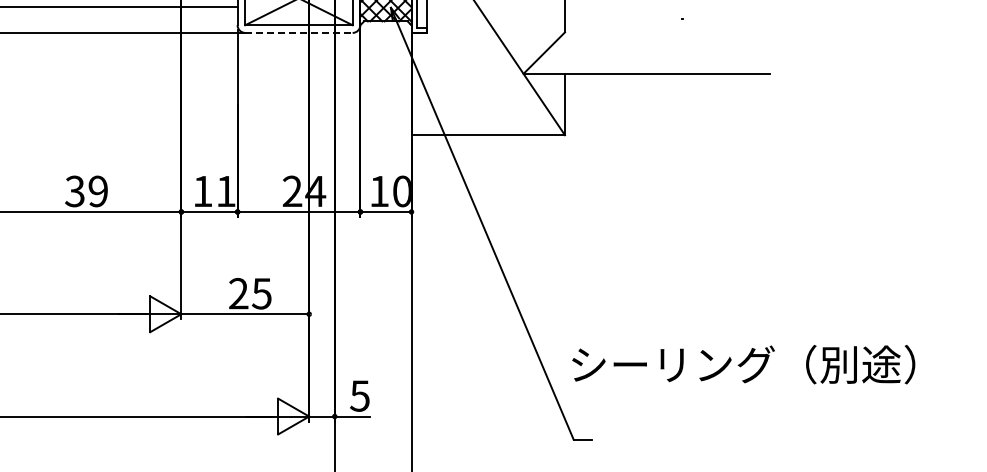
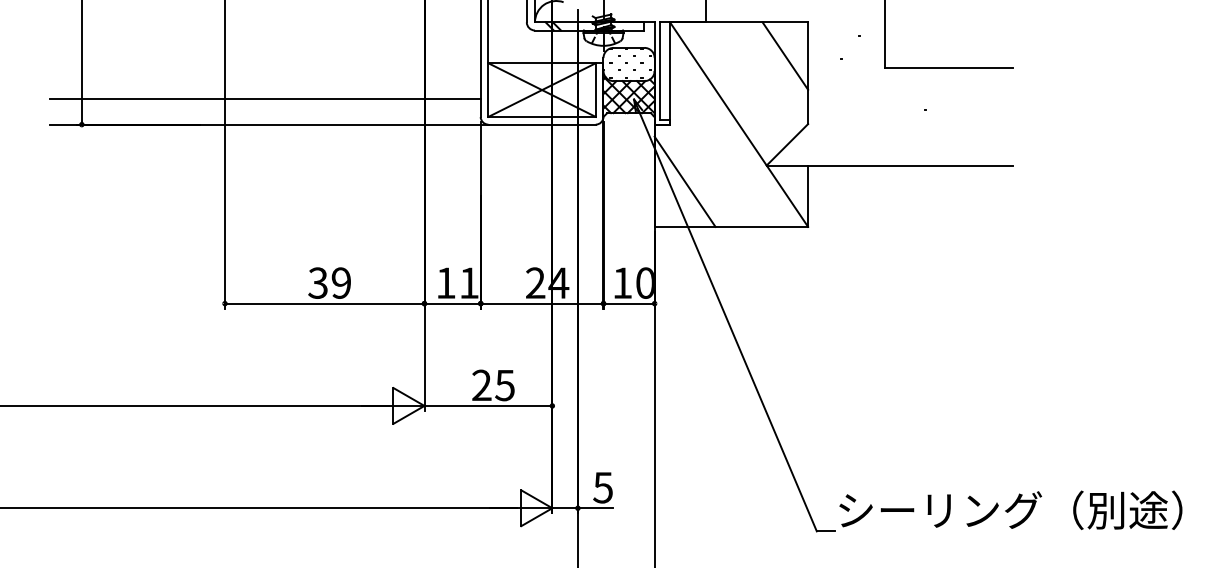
line: (299, 32) -> (542, 124), dashed -> solid
line: (441, 89) -> (684, 181), added
text: (743, 363) -> (1010, 509), moved

